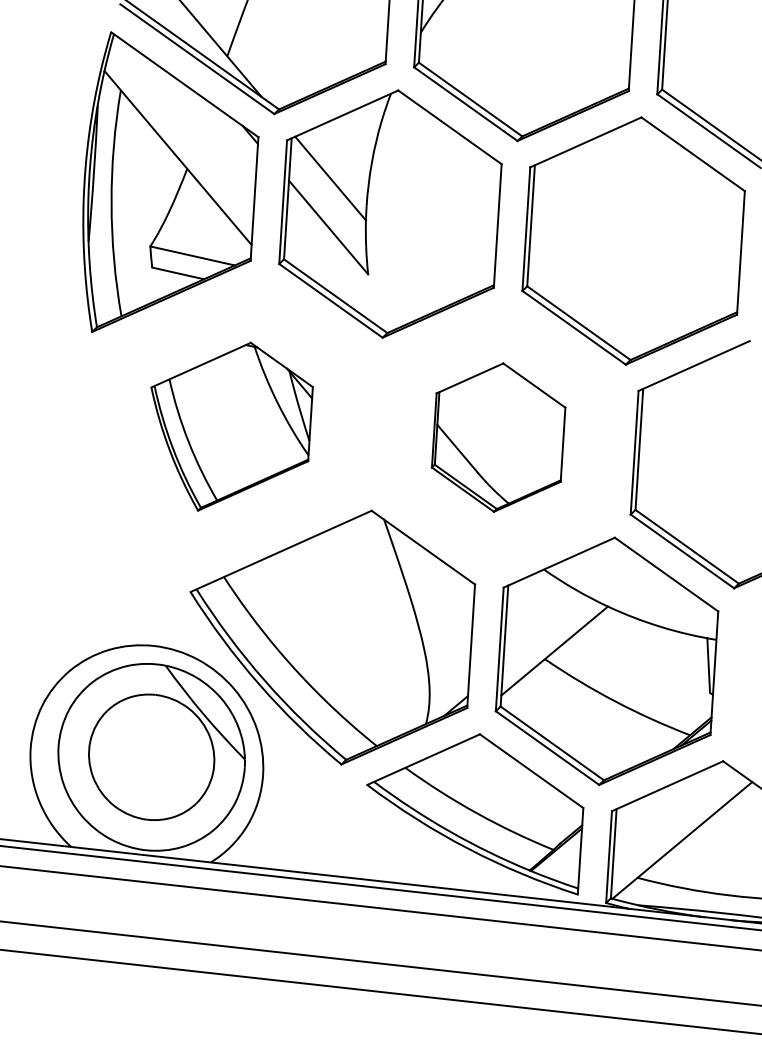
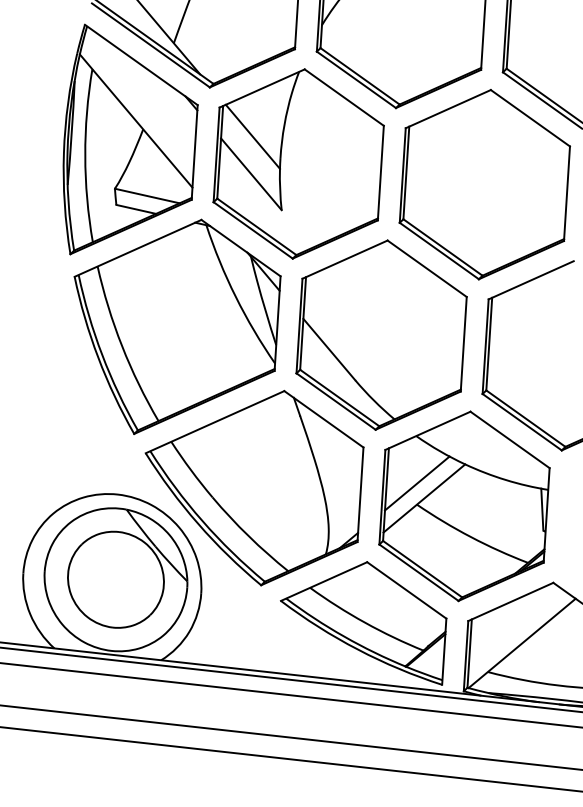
part: (232, 426) -> (177, 326), size x1.67
part: (498, 436) -> (381, 334), size x1.67
line: (544, 631) -> (416, 483), added

